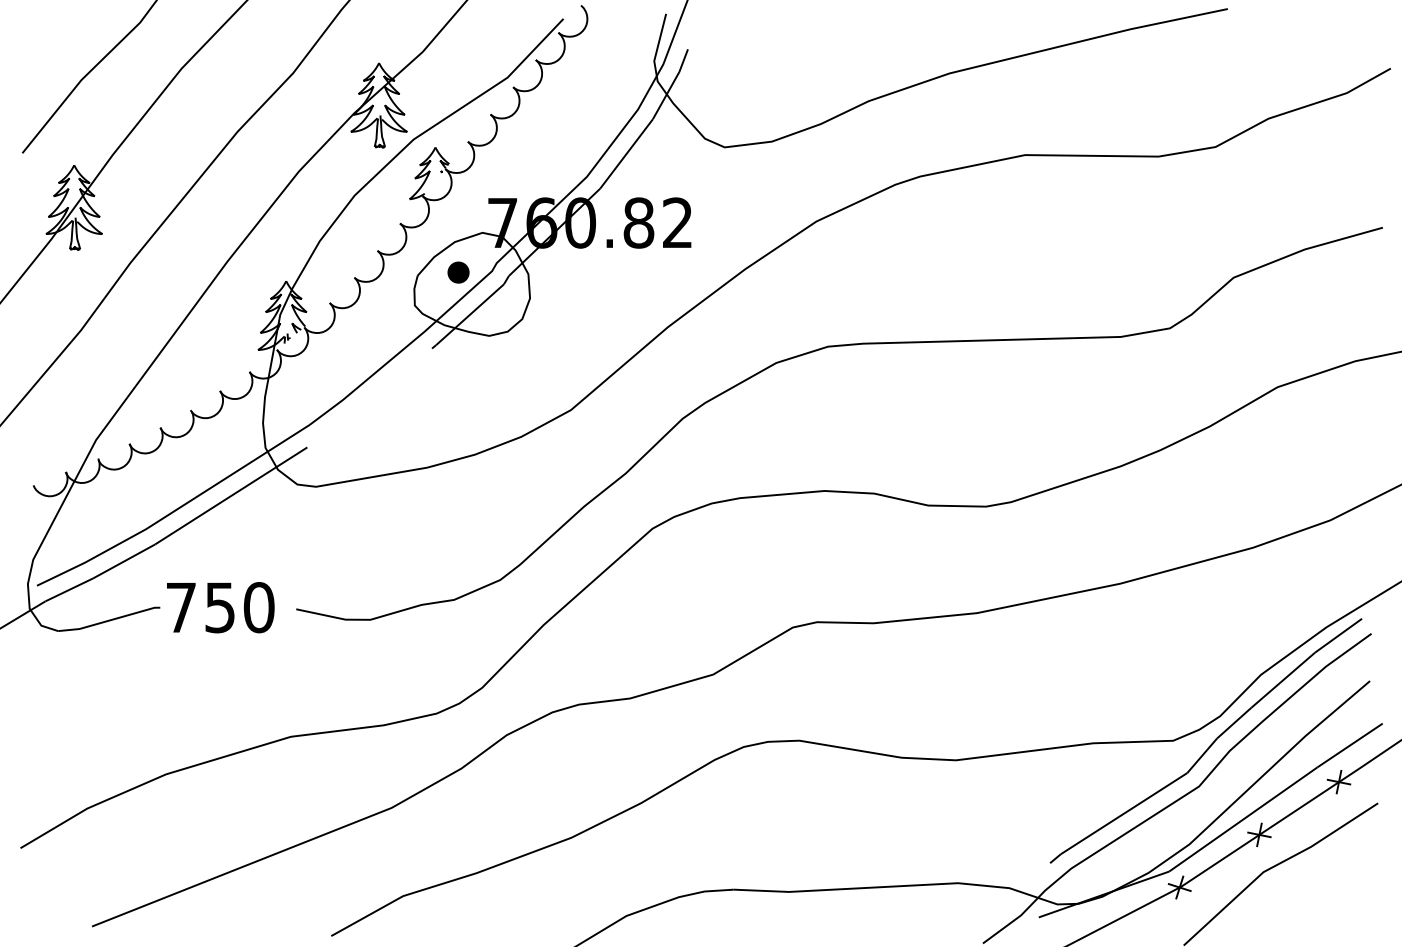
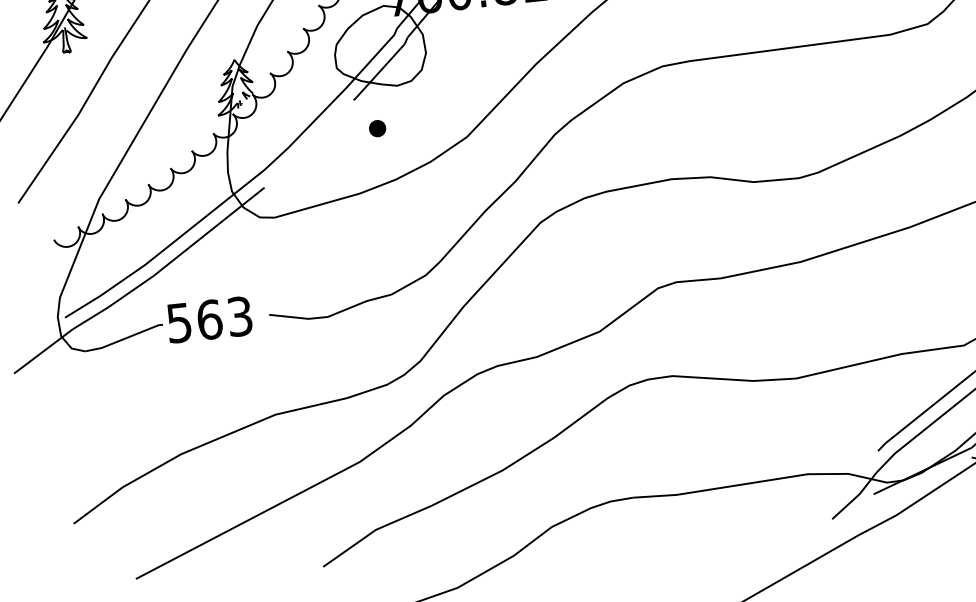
part: (458, 272) -> (377, 128), moved
text: (220, 607) -> (209, 319), 750 -> 563

